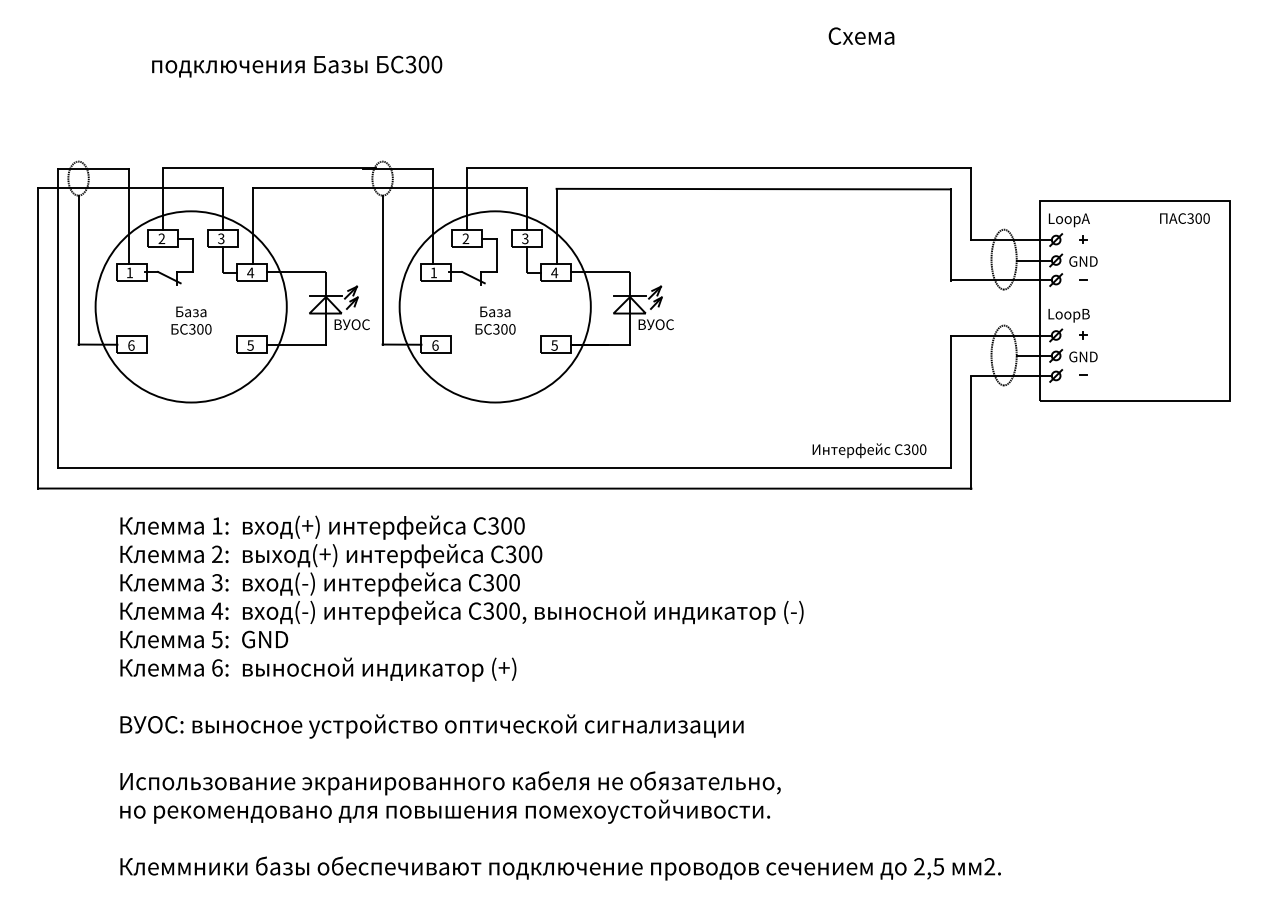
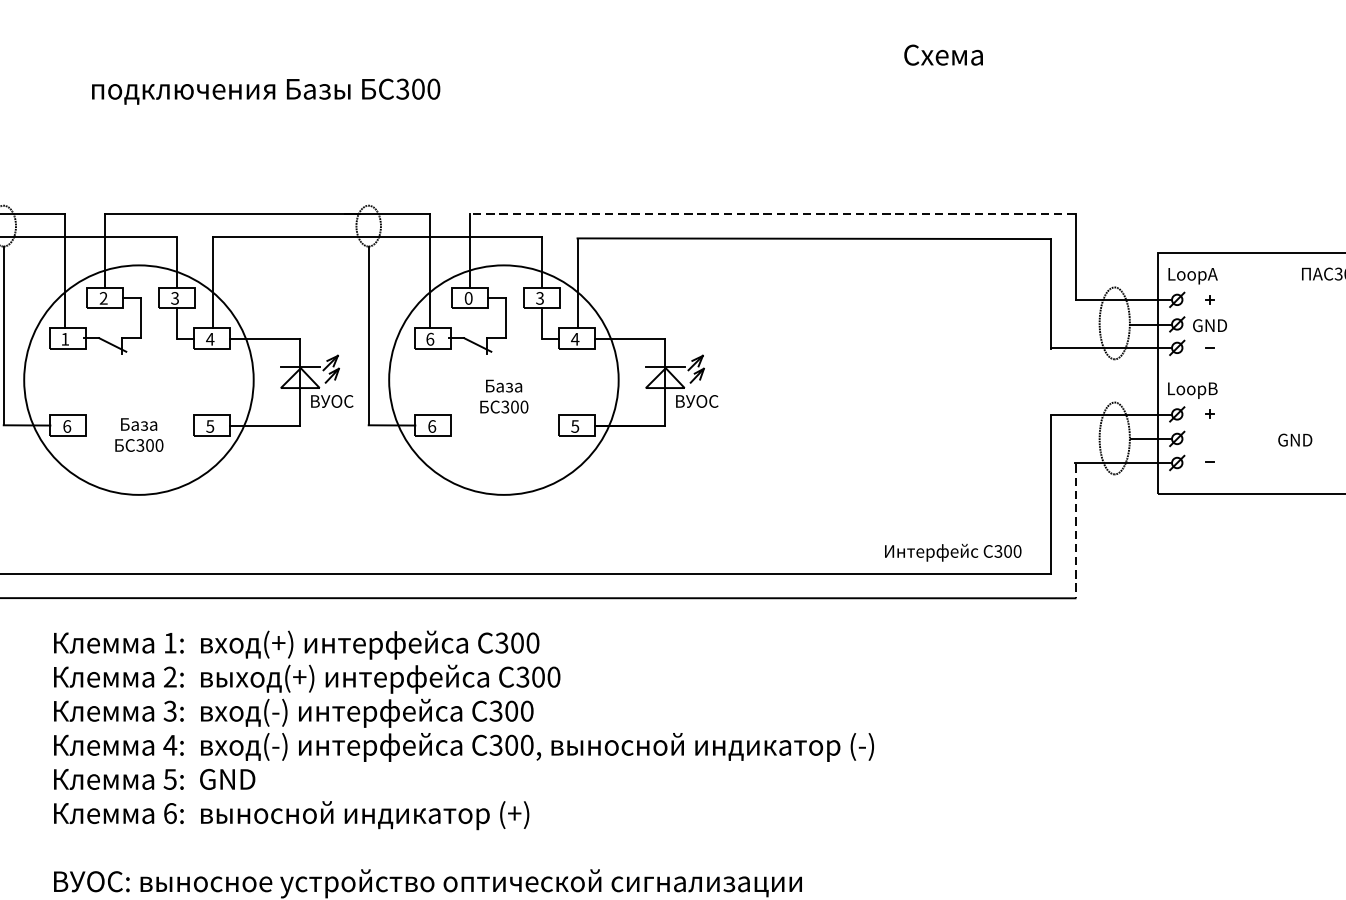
line: (718, 168) -> (771, 213), solid -> dashed
text: (465, 238) -> (468, 298), 2 -> 0
text: (433, 272) -> (429, 338), 1 -> 6
text: (191, 320) -> (139, 434), moved
text: (1083, 356) -> (1295, 439), moved
line: (971, 432) -> (1075, 530), solid -> dashed

